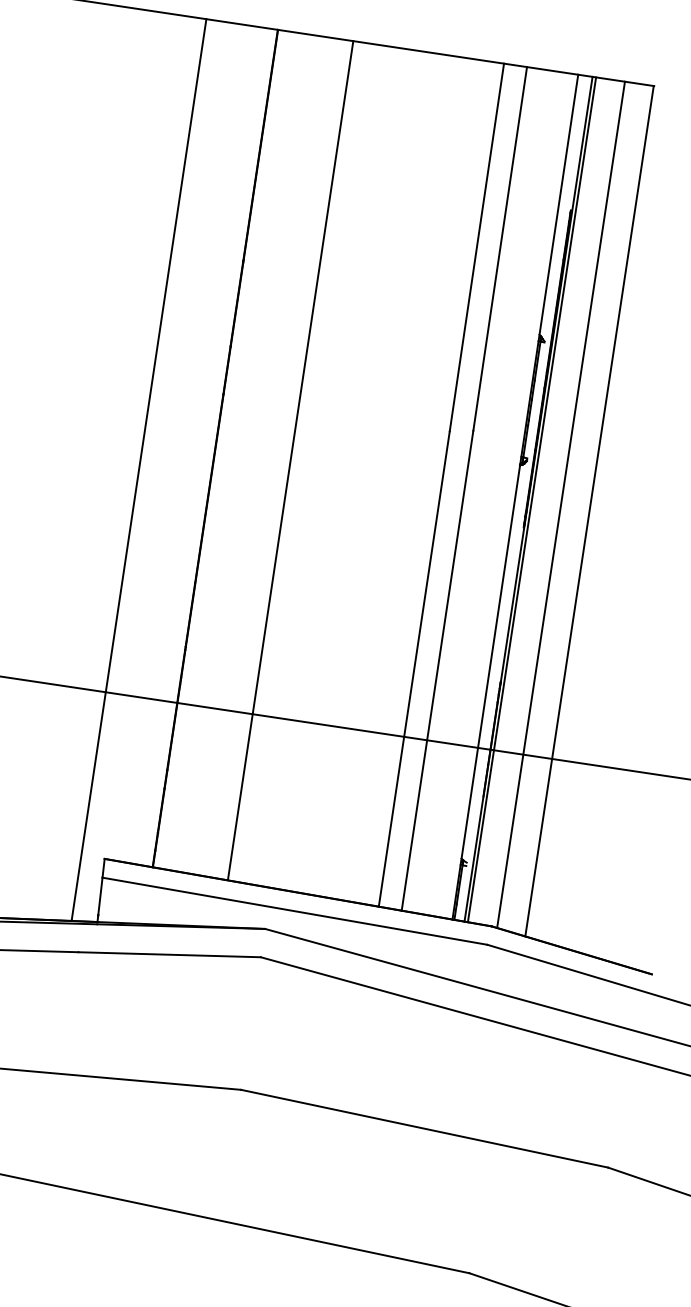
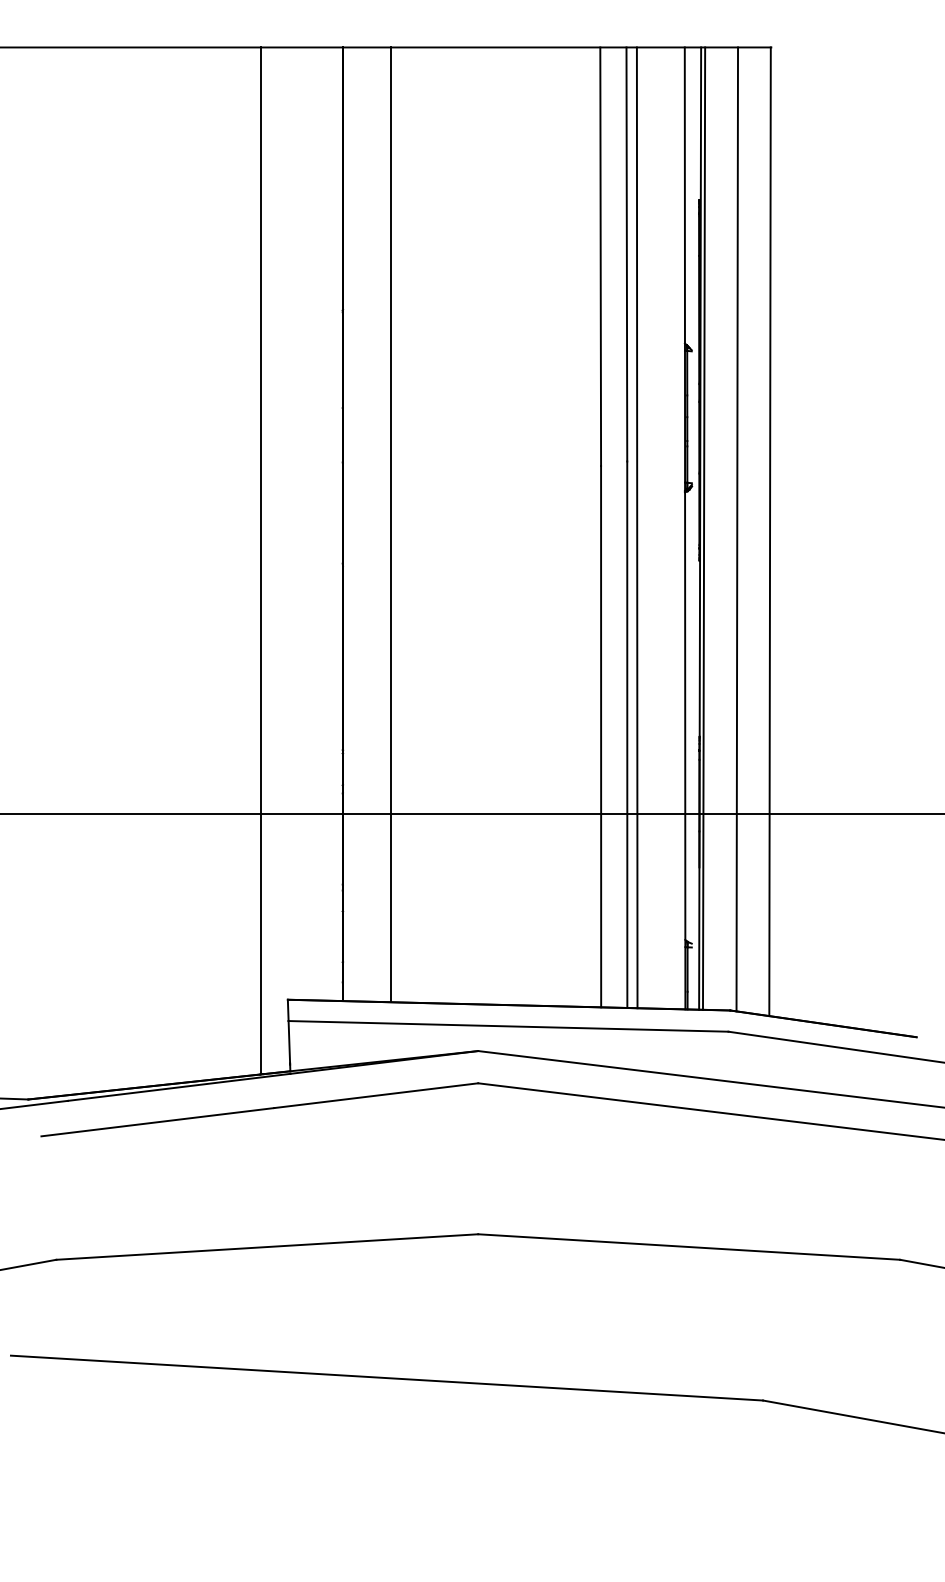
line: (290, 460) -> (390, 524), moved
line: (472, 489) -> (636, 527), added

